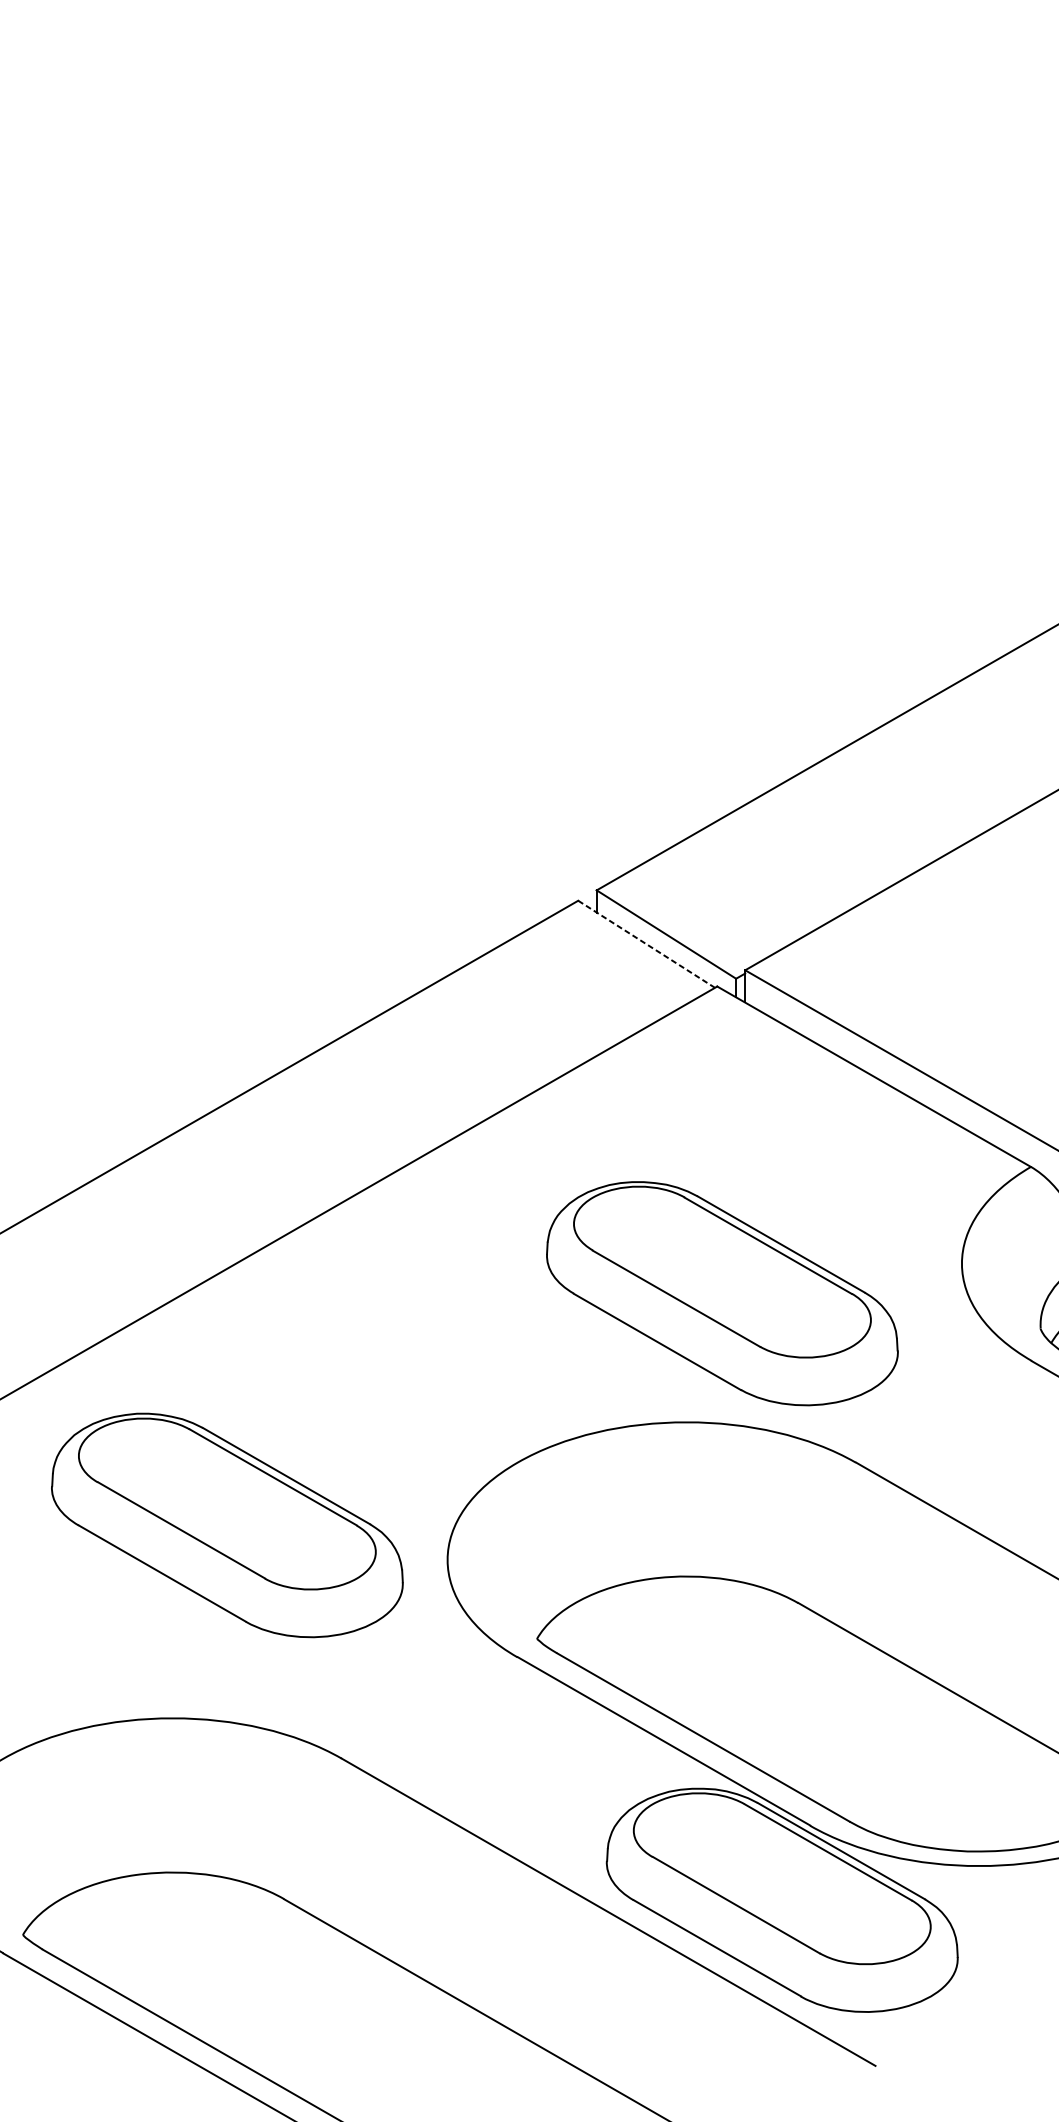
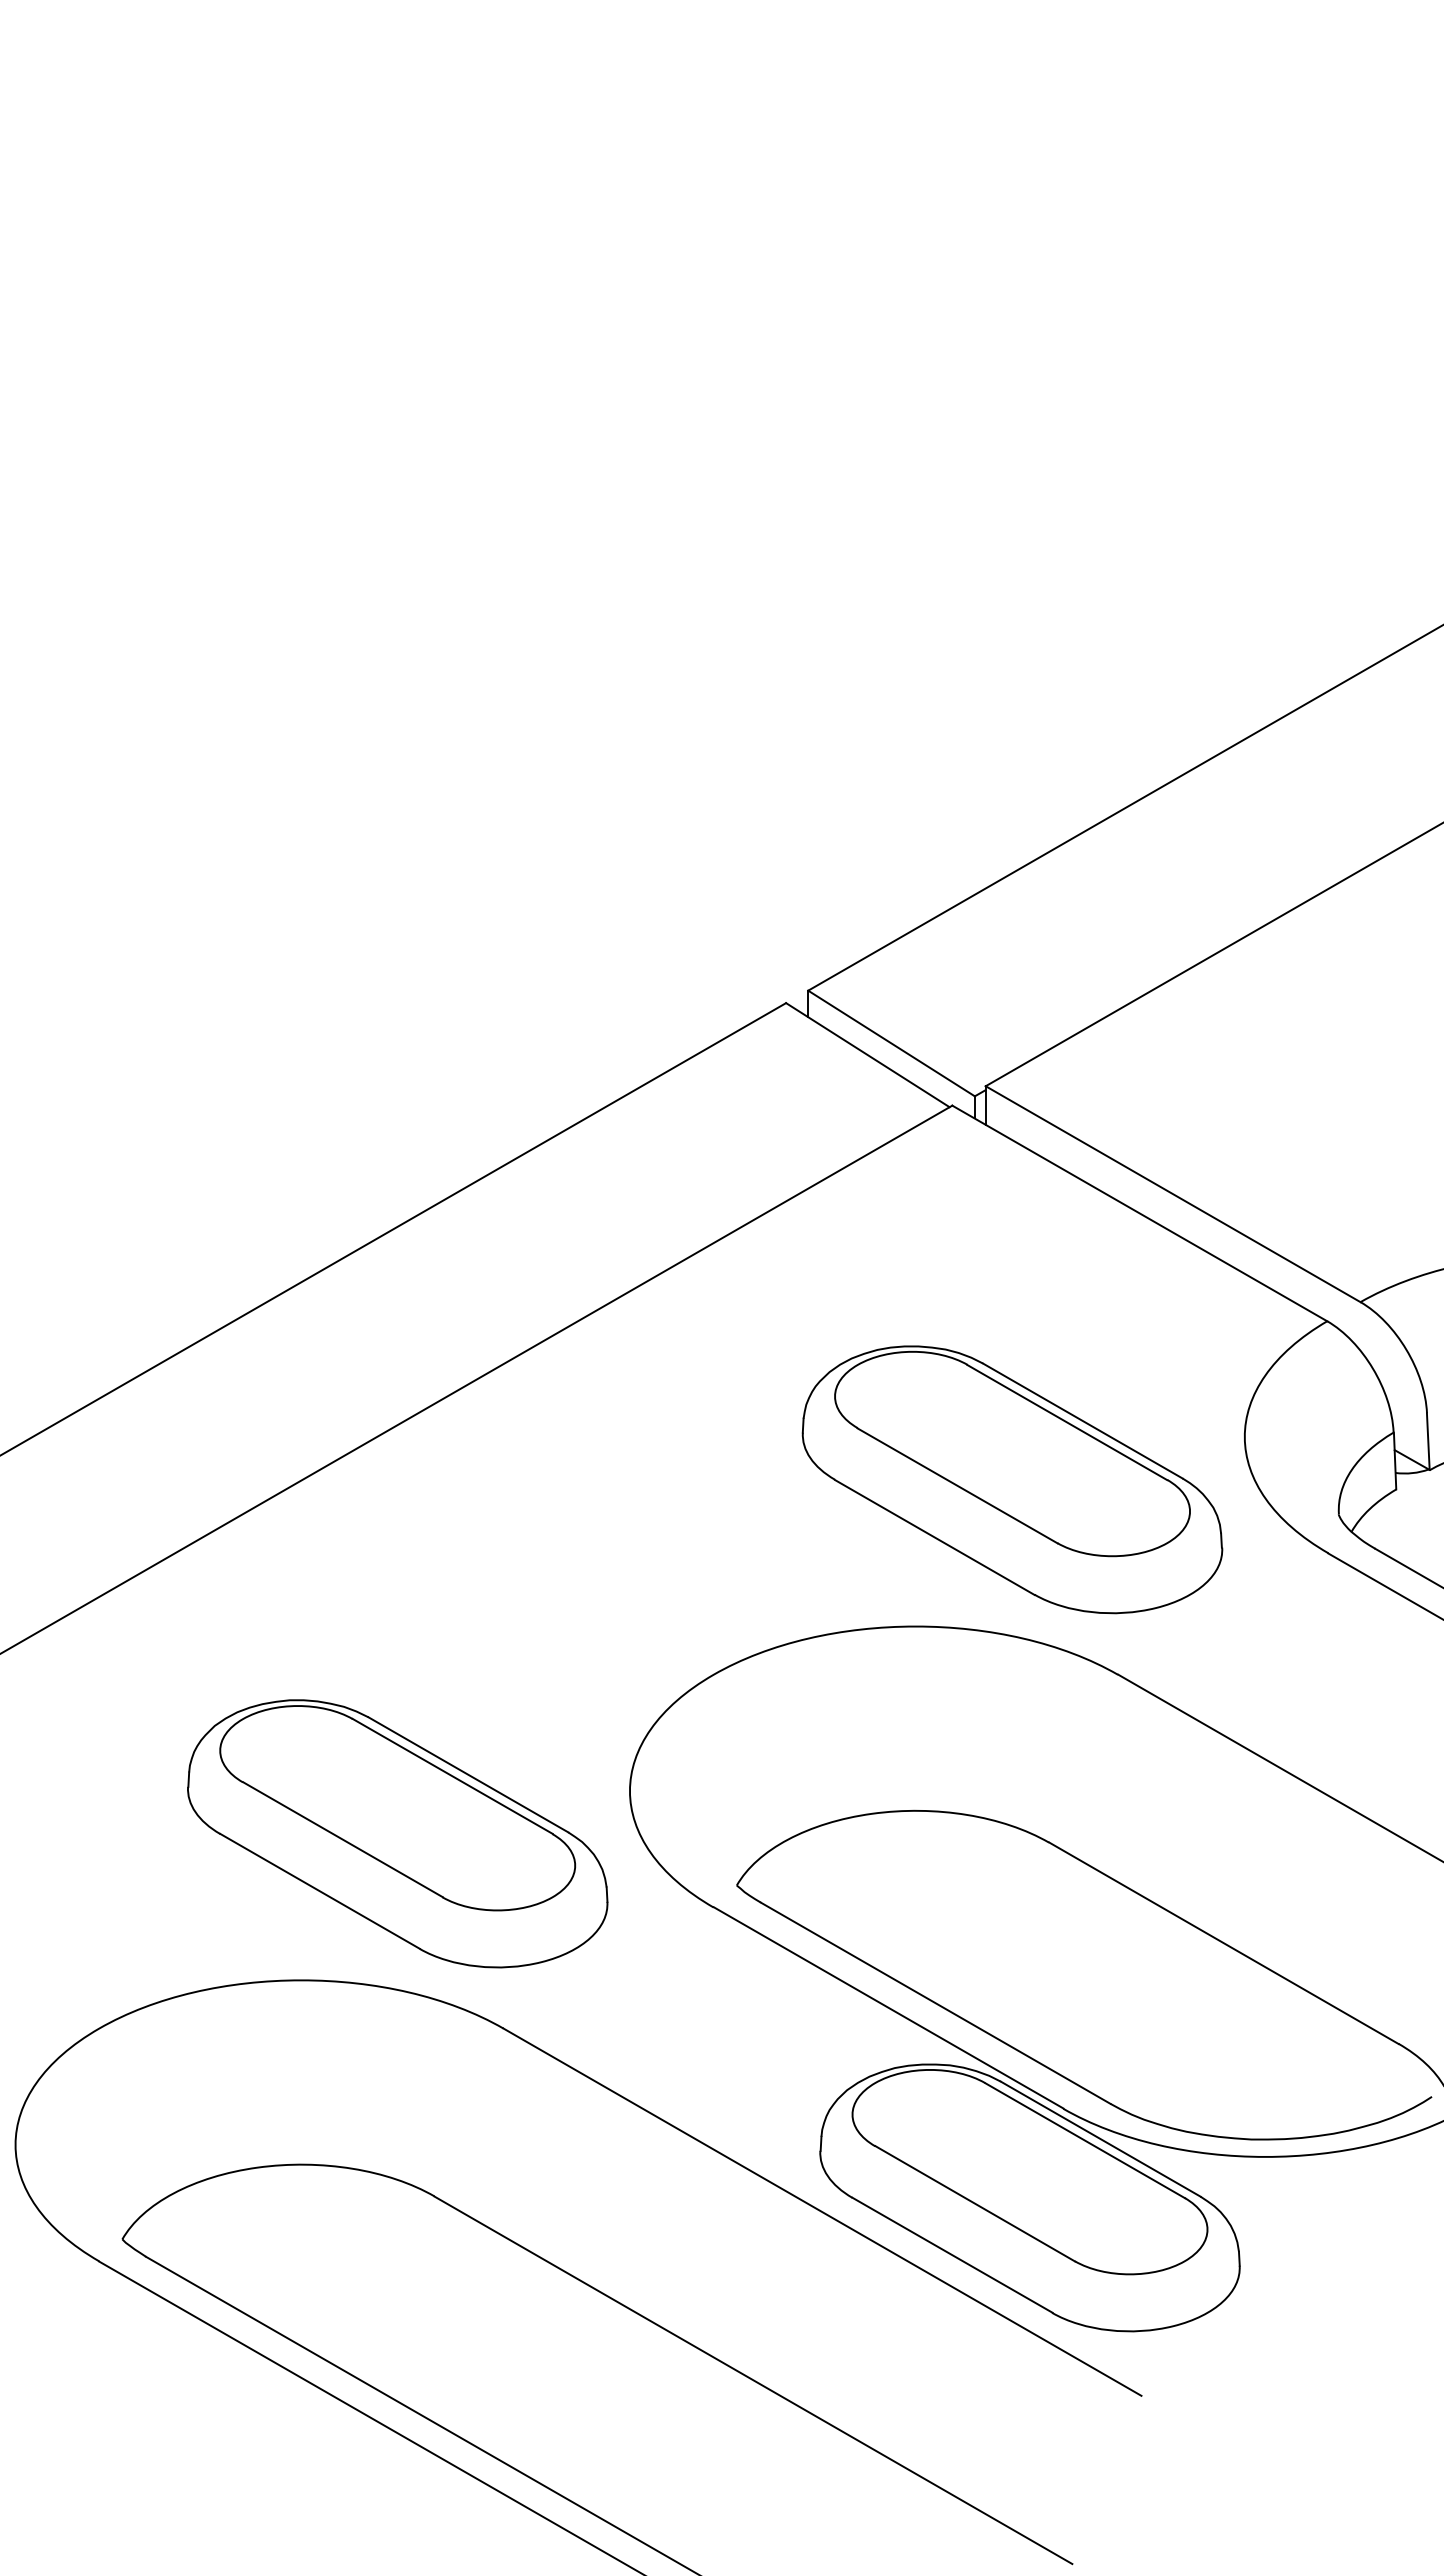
line: (646, 944) -> (867, 1055), dashed -> solid
part: (722, 1293) -> (1012, 1479), moved
part: (227, 1525) -> (397, 1833), moved

